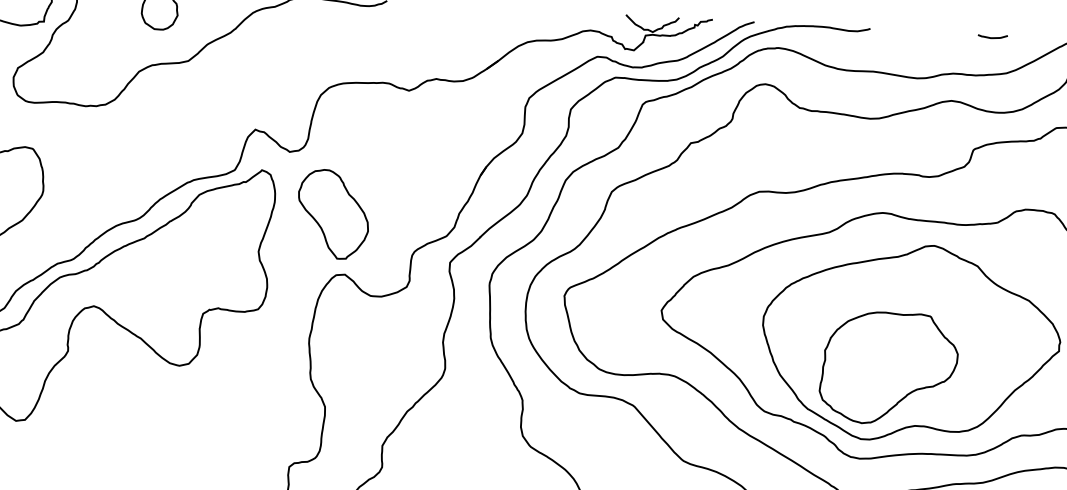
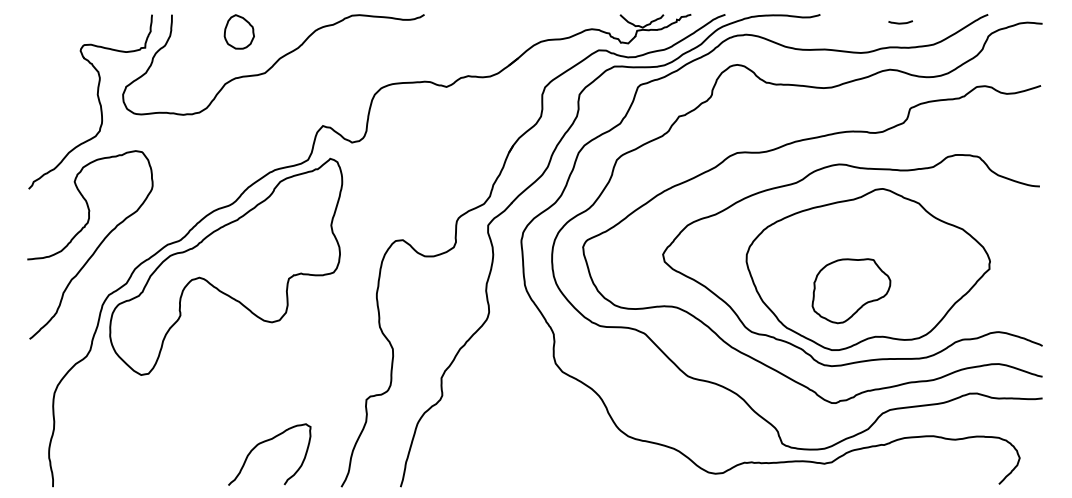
curve: (992, 36) -> (900, 22), moved
part: (333, 214) -> (390, 191), removed
part: (889, 367) -> (851, 290), size x0.7

